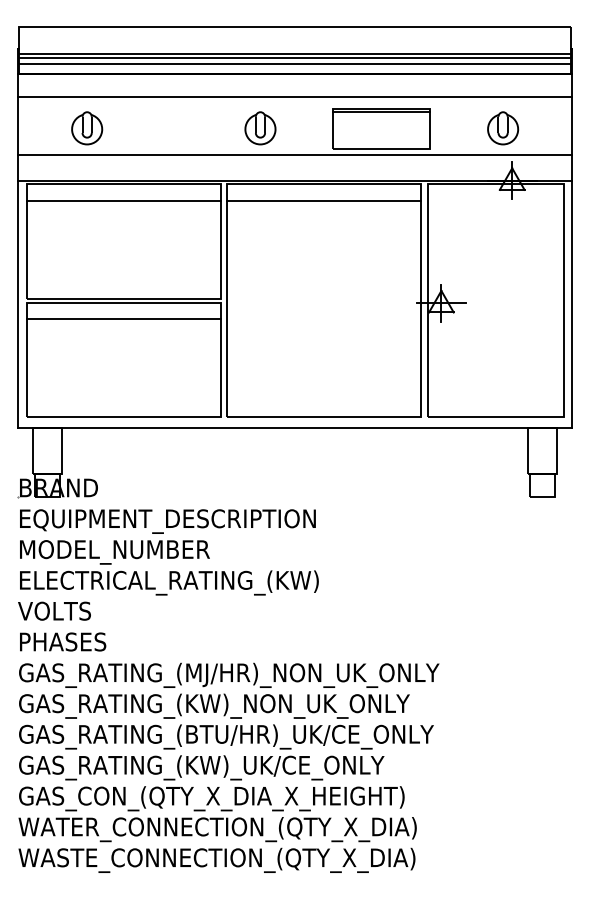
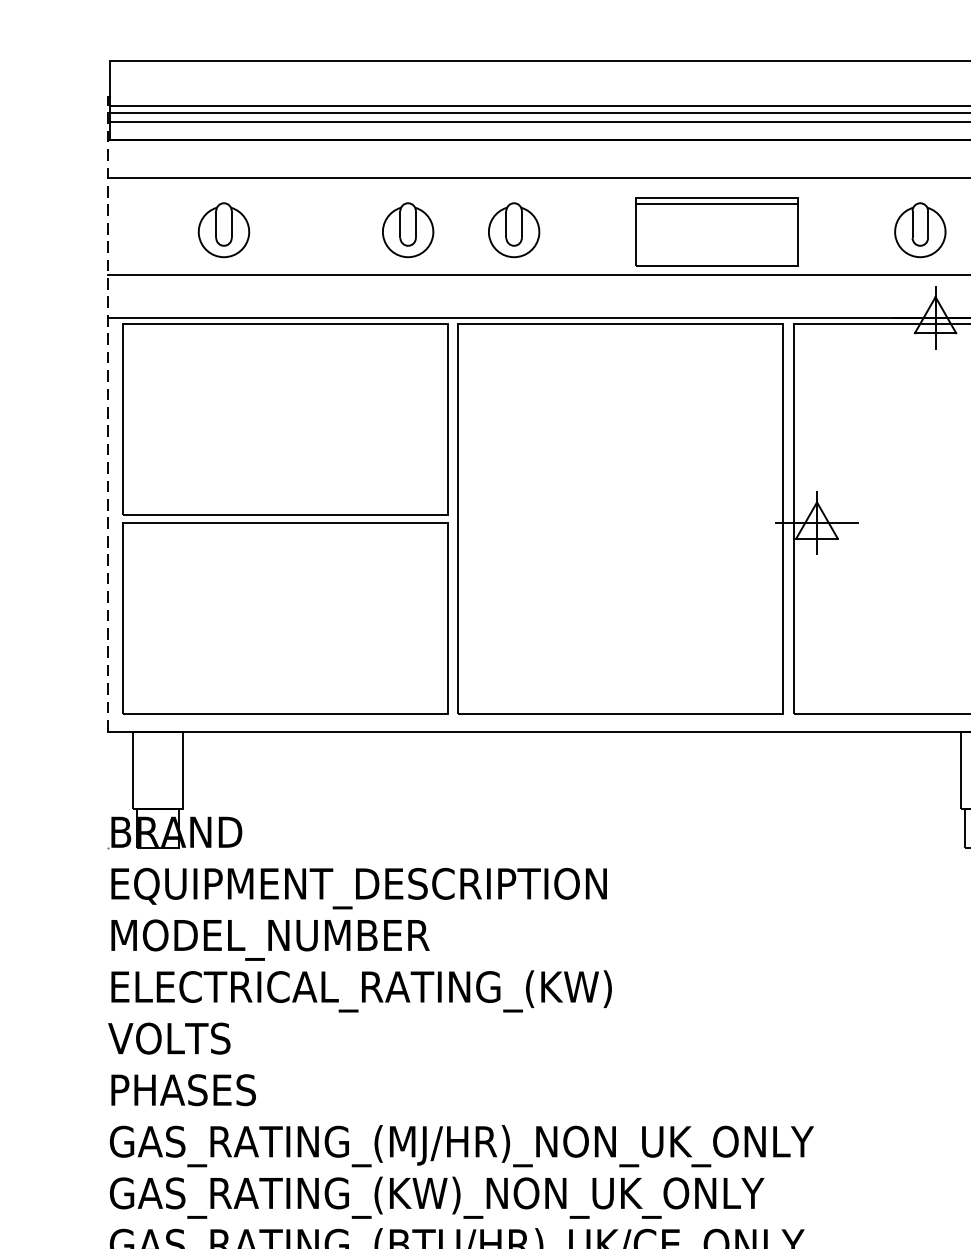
part: (197, 128) -> (408, 230), added
line: (123, 200) -> (284, 351), removed
line: (324, 200) -> (621, 351), removed
line: (17, 237) -> (107, 412), solid -> dashed
line: (123, 319) -> (284, 550), removed

